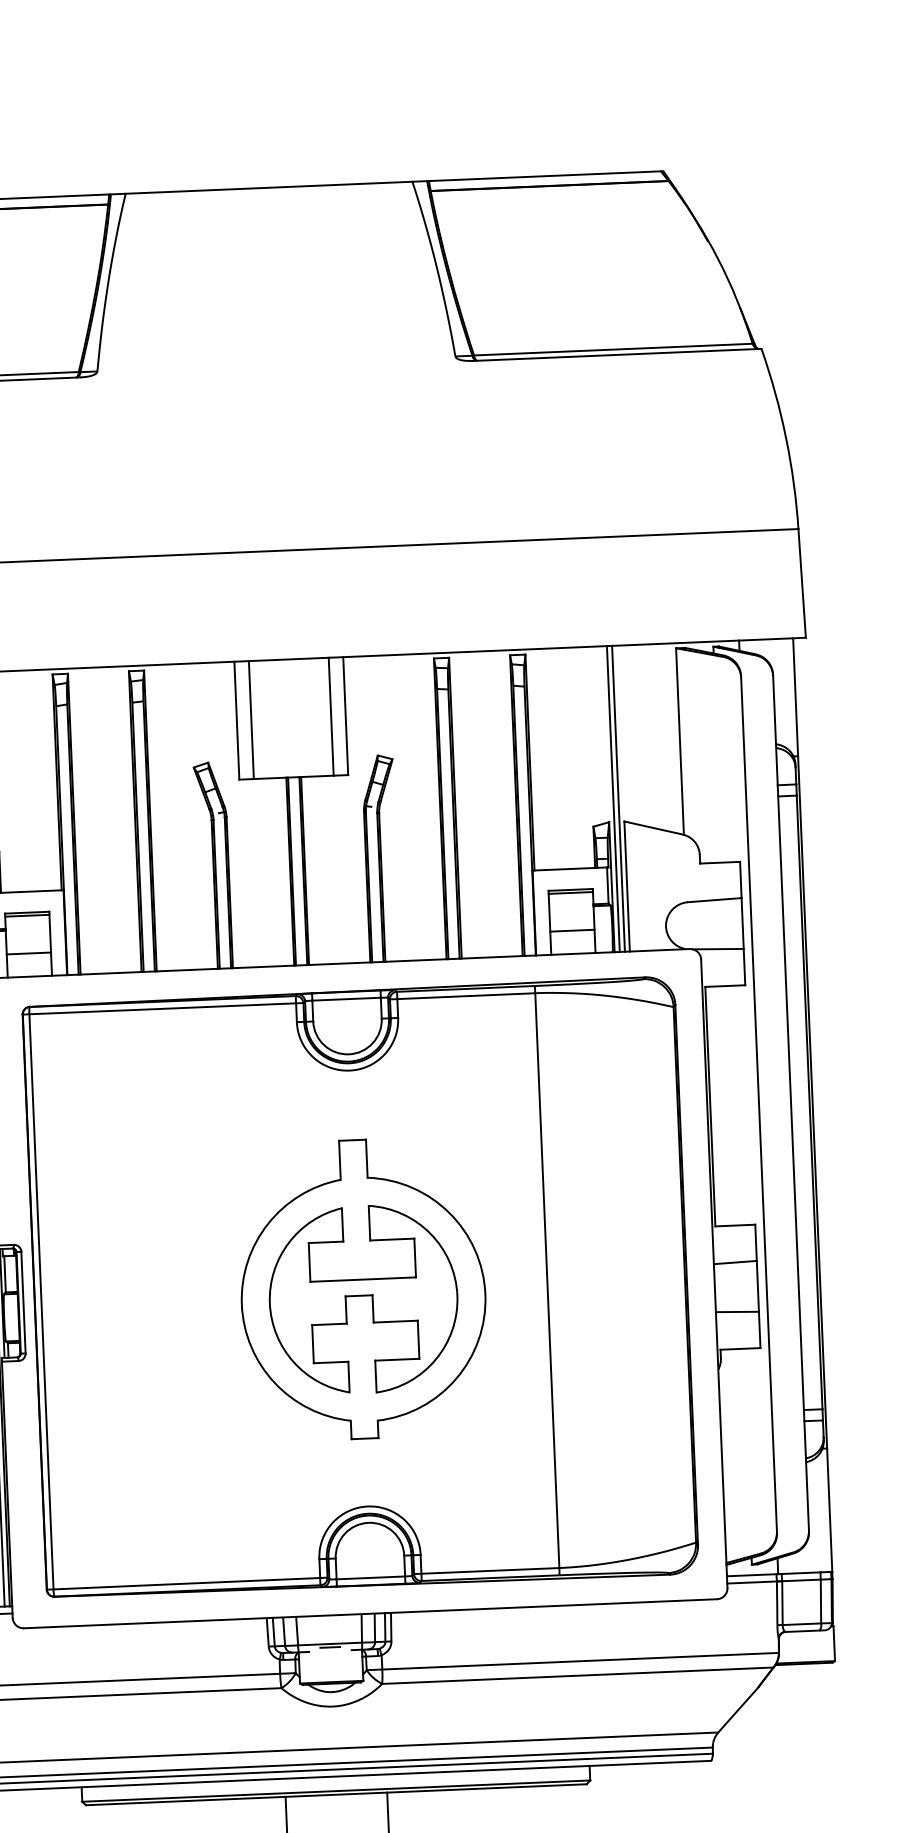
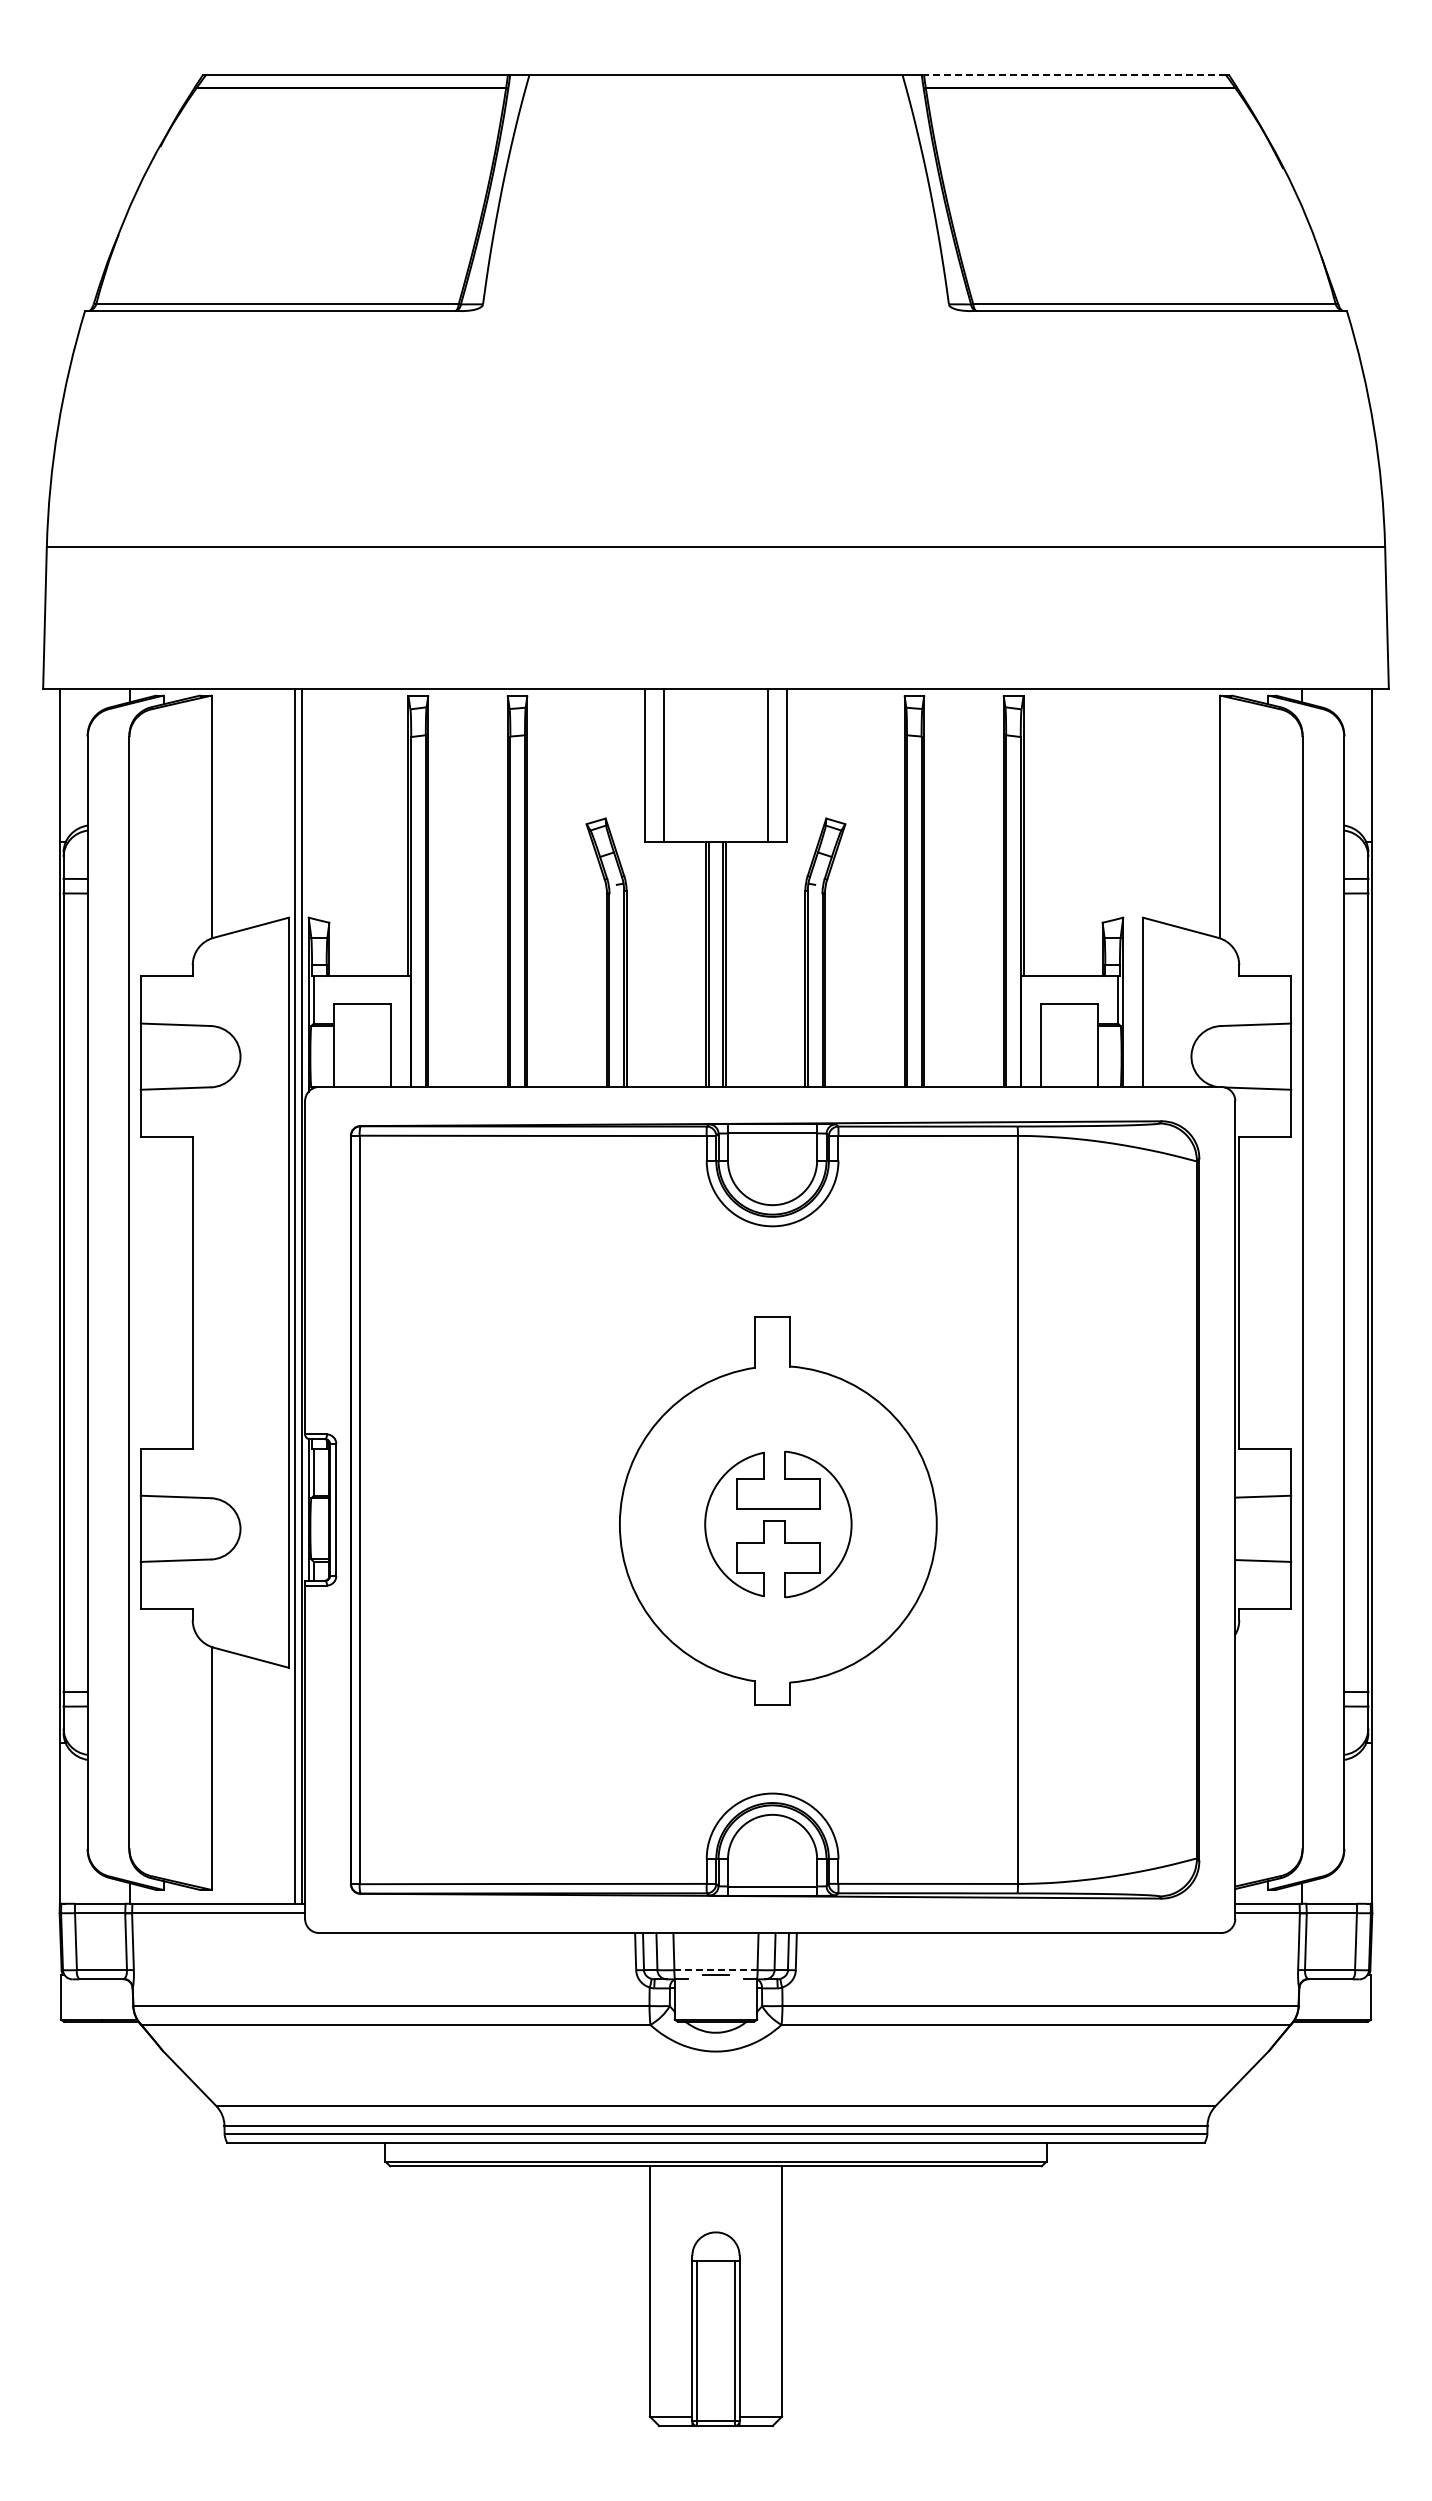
line: (544, 176) -> (1074, 75), solid -> dashed
line: (612, 798) -> (1129, 887), removed
line: (618, 798) -> (1136, 887), removed
line: (570, 892) -> (1069, 1007), removed
line: (27, 915) -> (362, 1007), removed
line: (572, 930) -> (1069, 1056), removed
line: (29, 953) -> (362, 1056), removed
part: (363, 1299) -> (778, 1524), size x0.6
line: (330, 1644) -> (716, 1970), solid -> dashed

